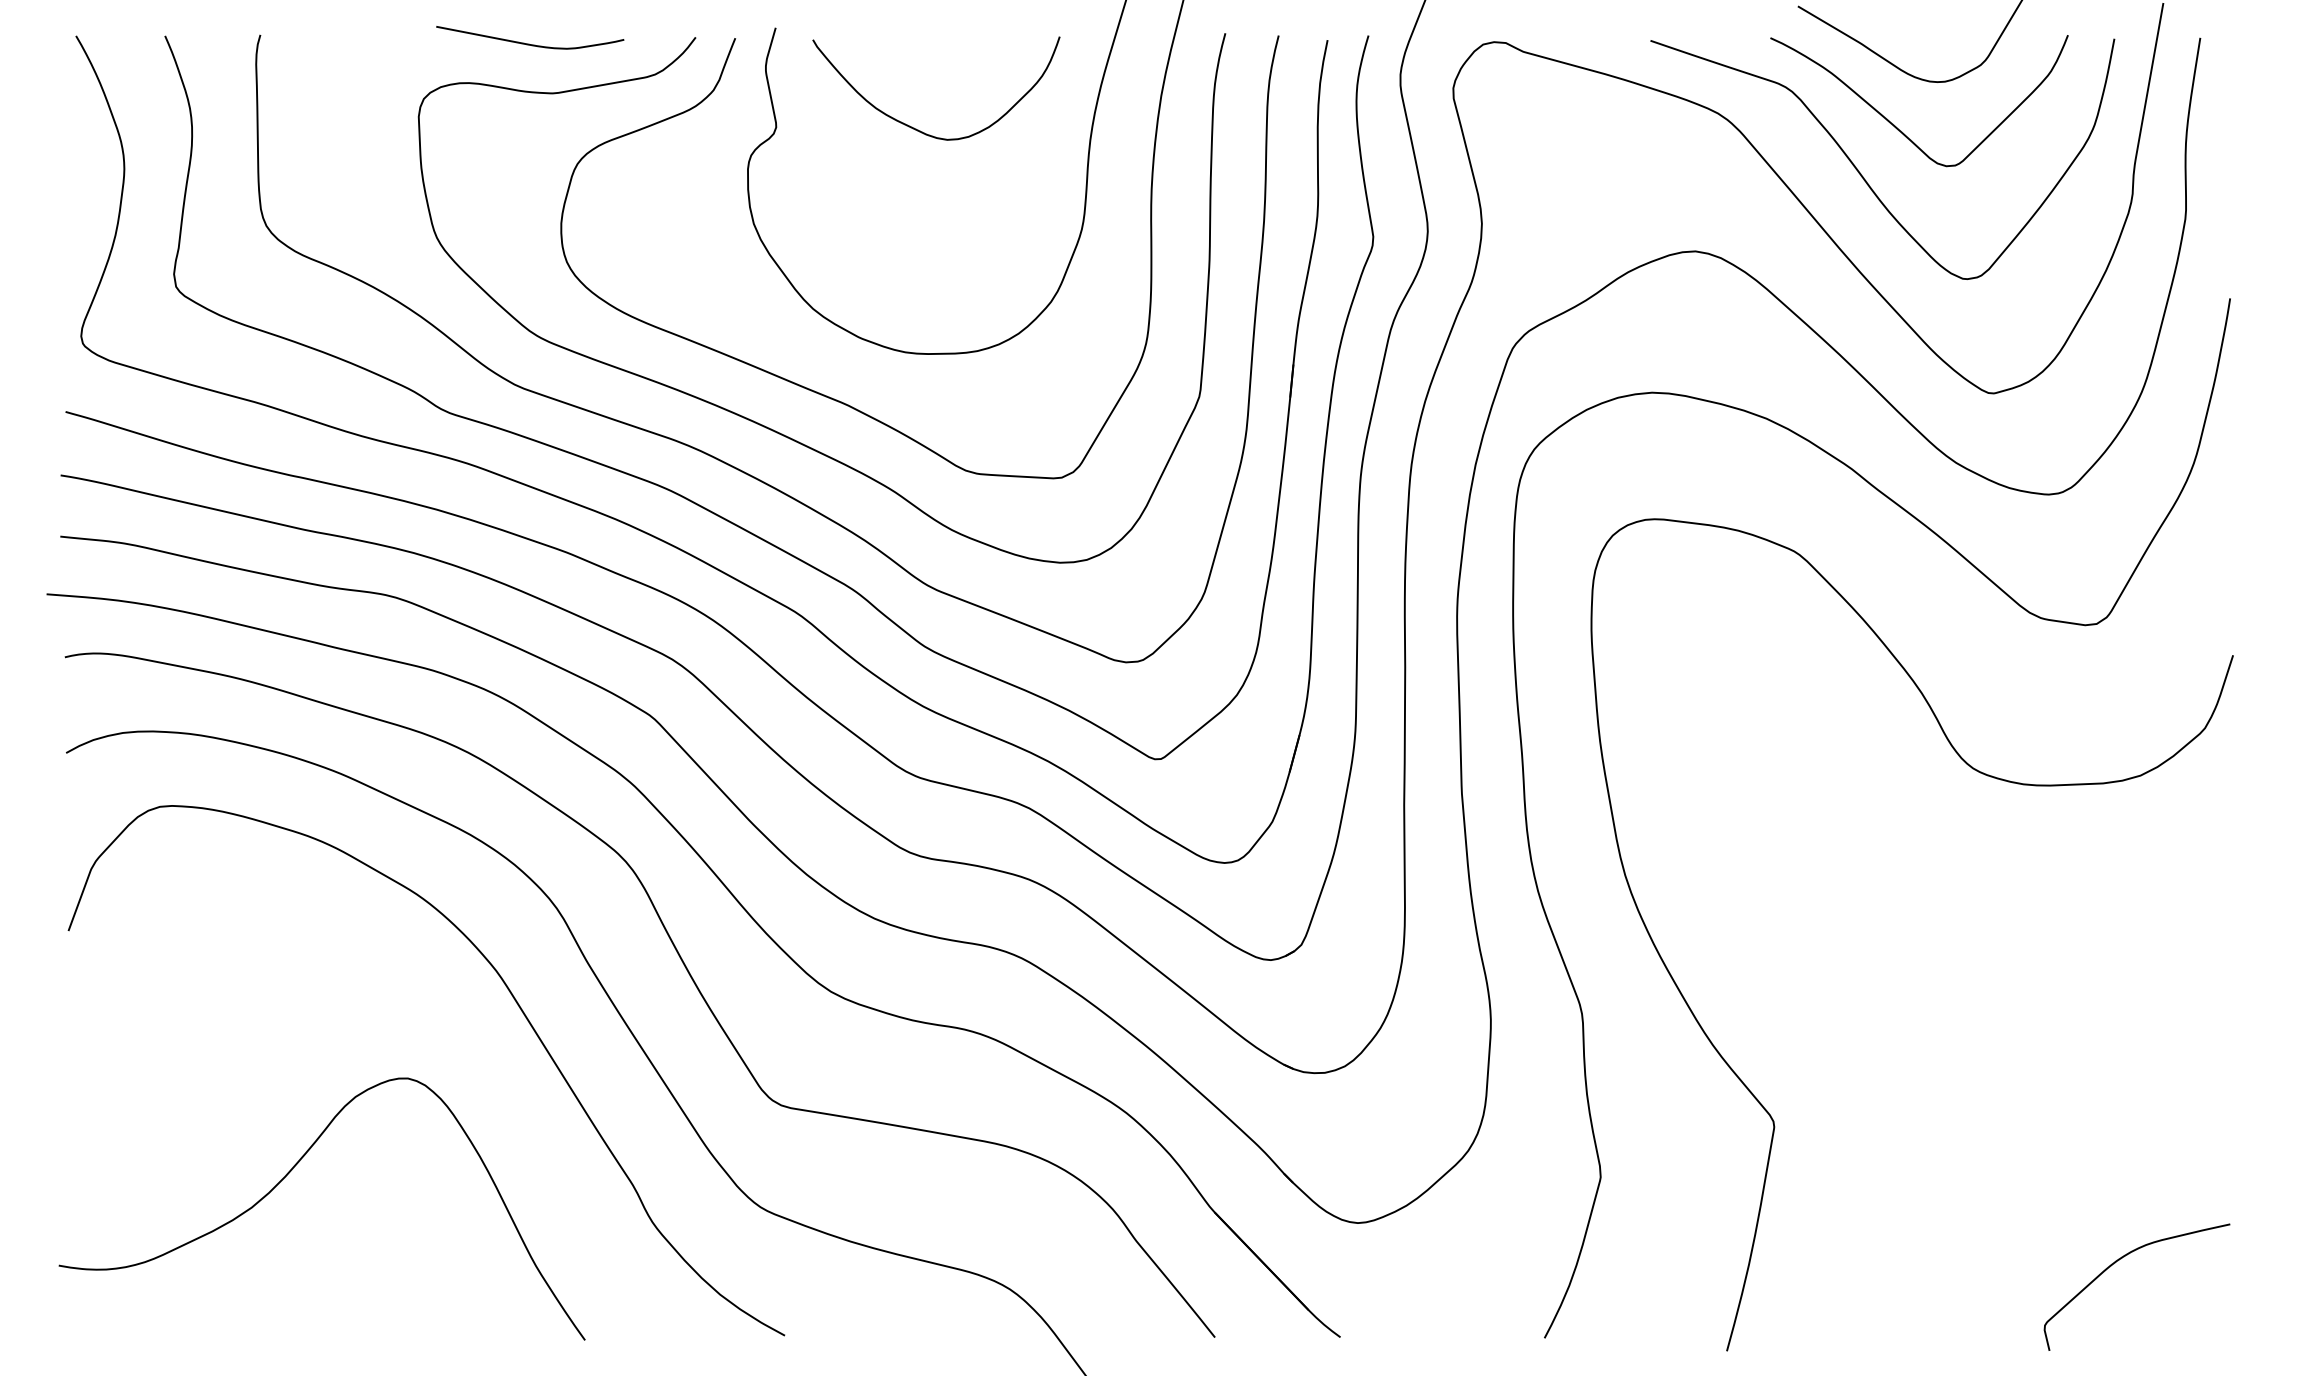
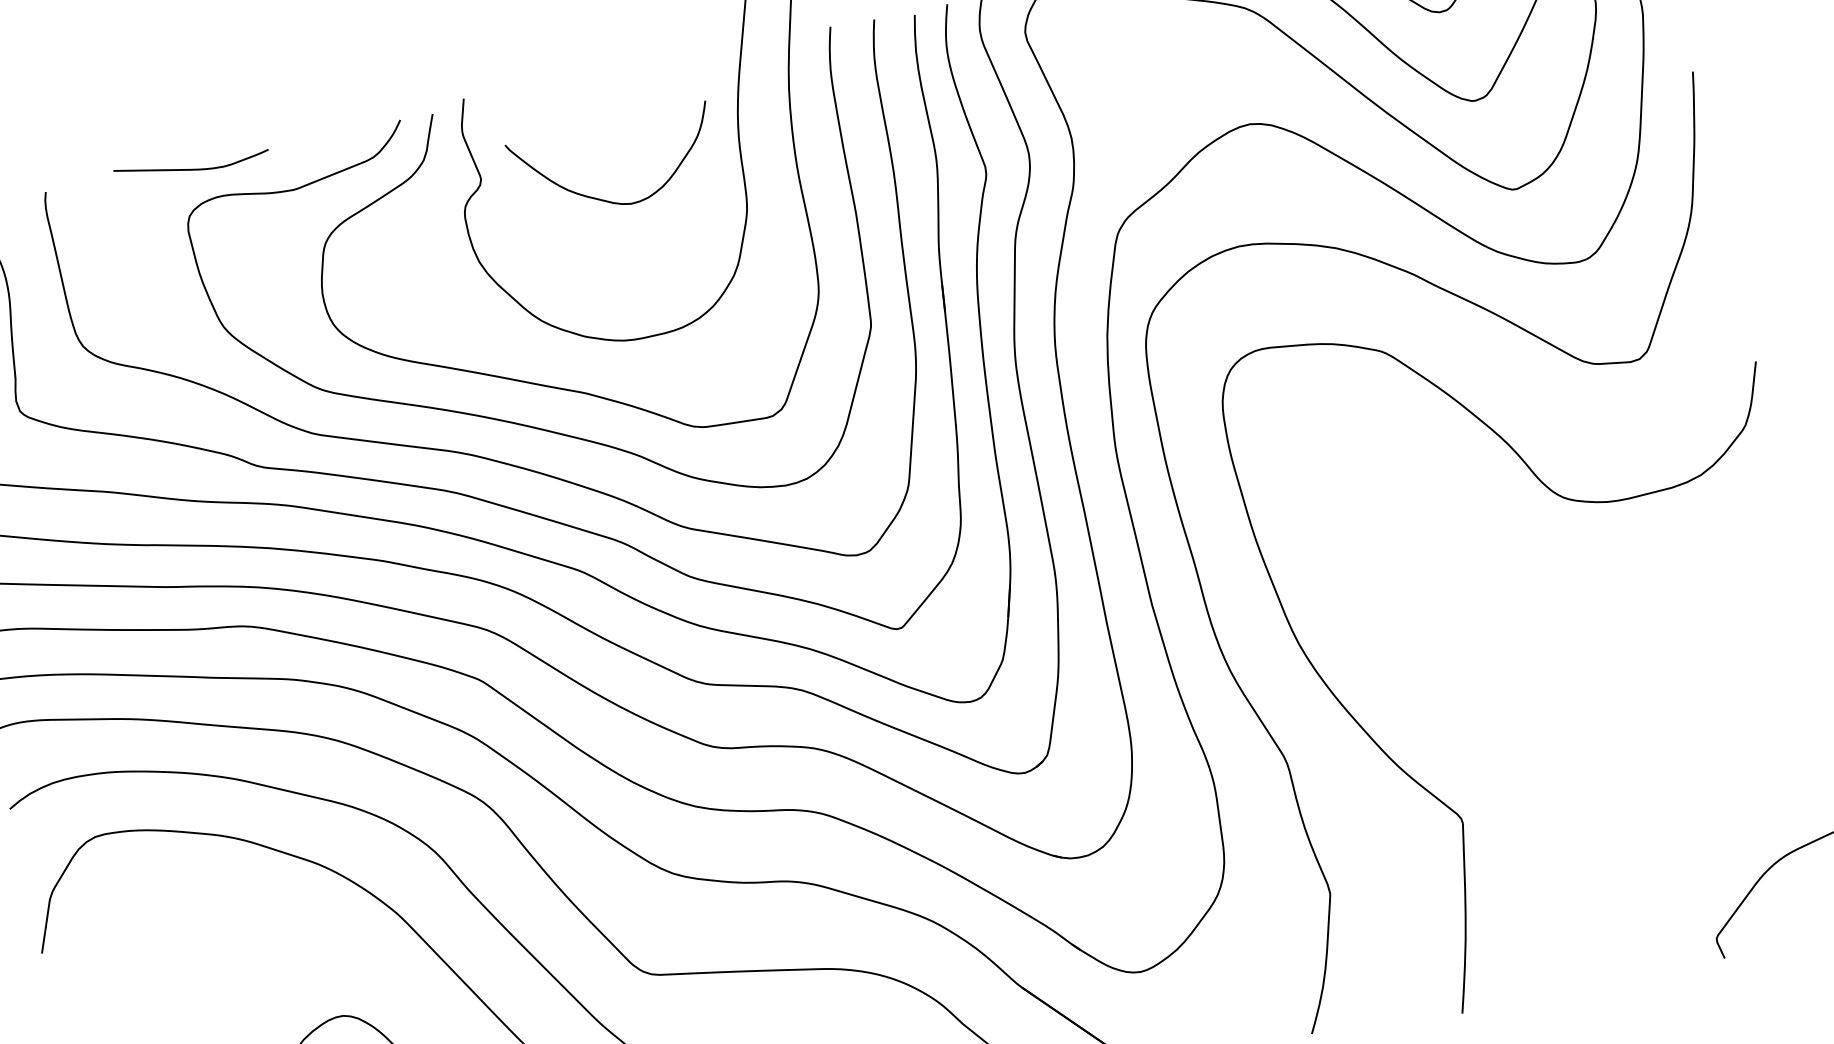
curve: (529, 43) -> (192, 168), moved
curve: (916, 128) -> (604, 199), moved

